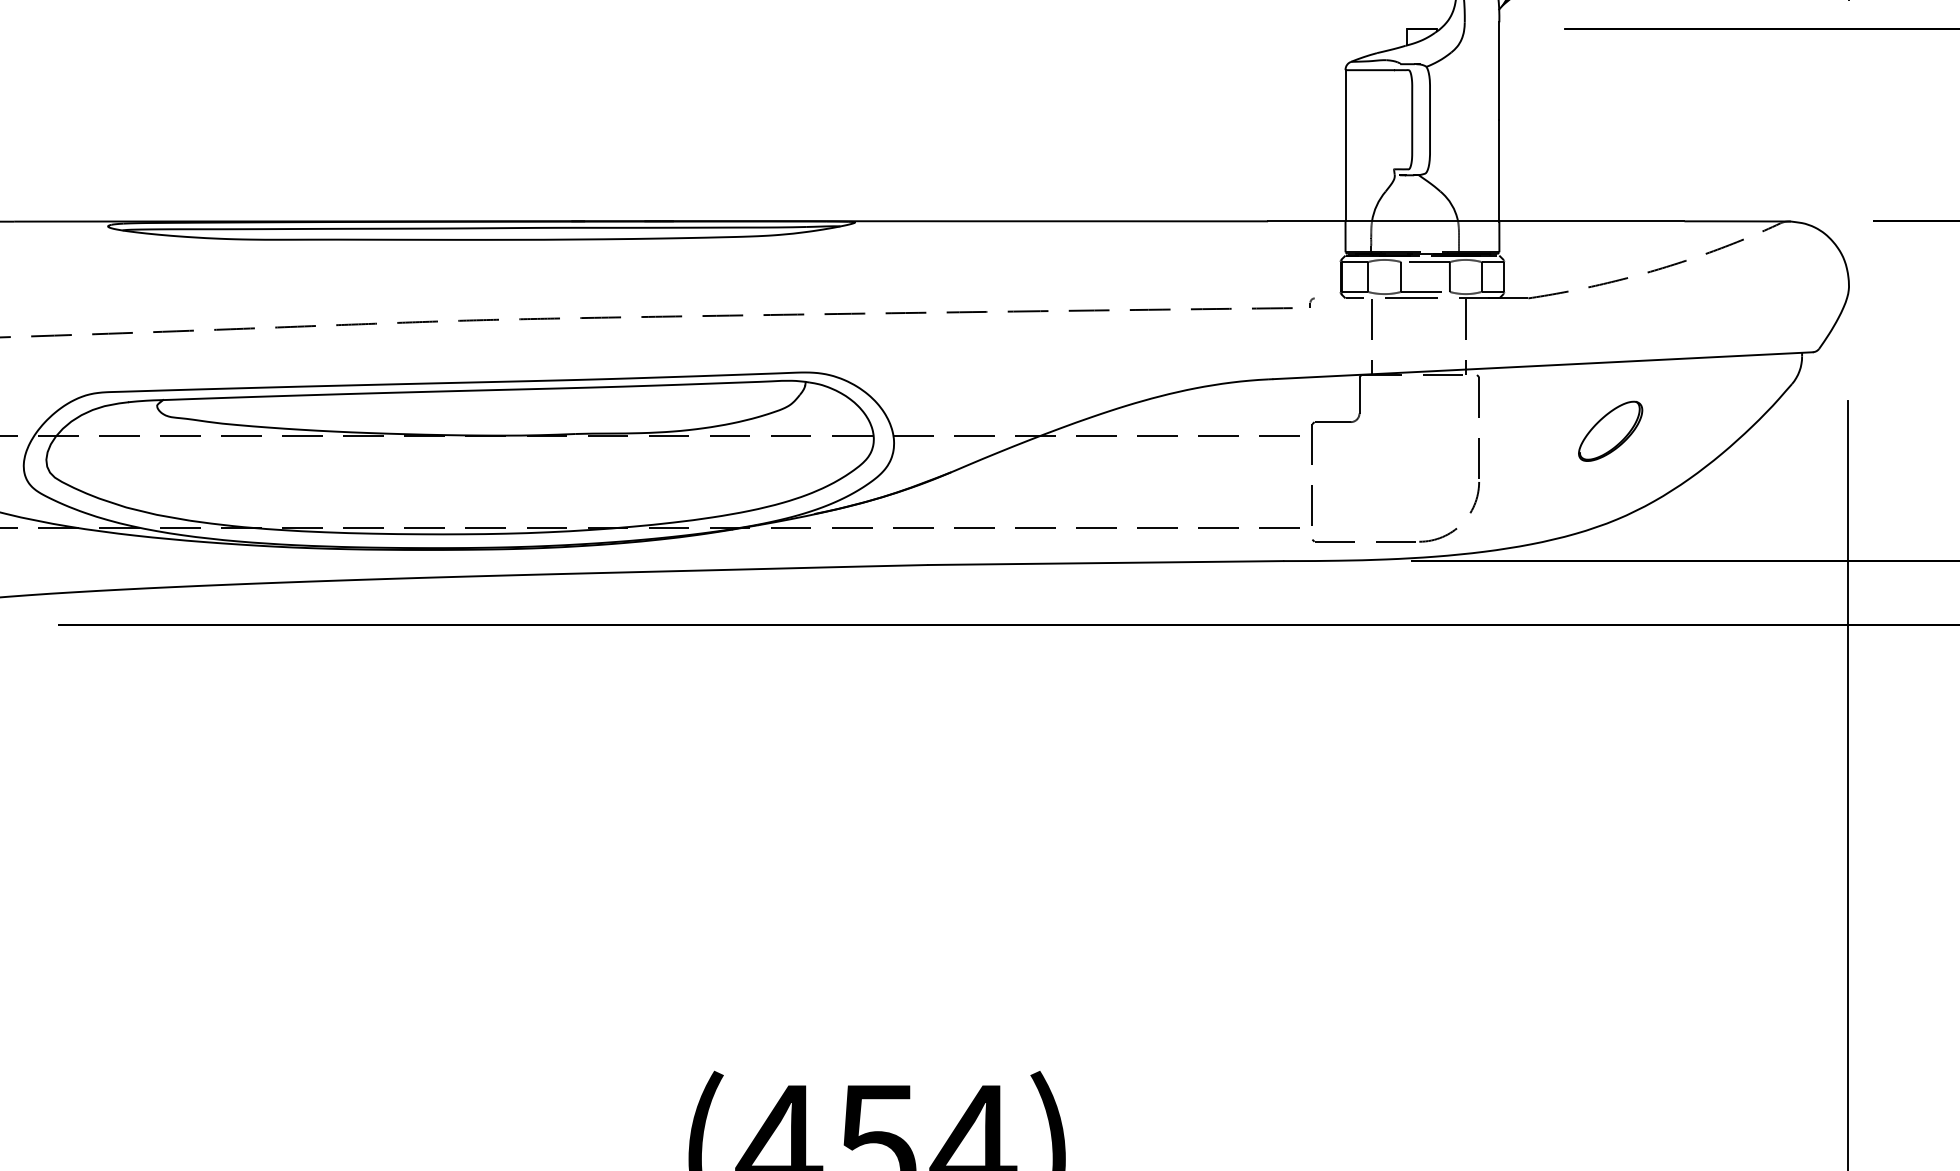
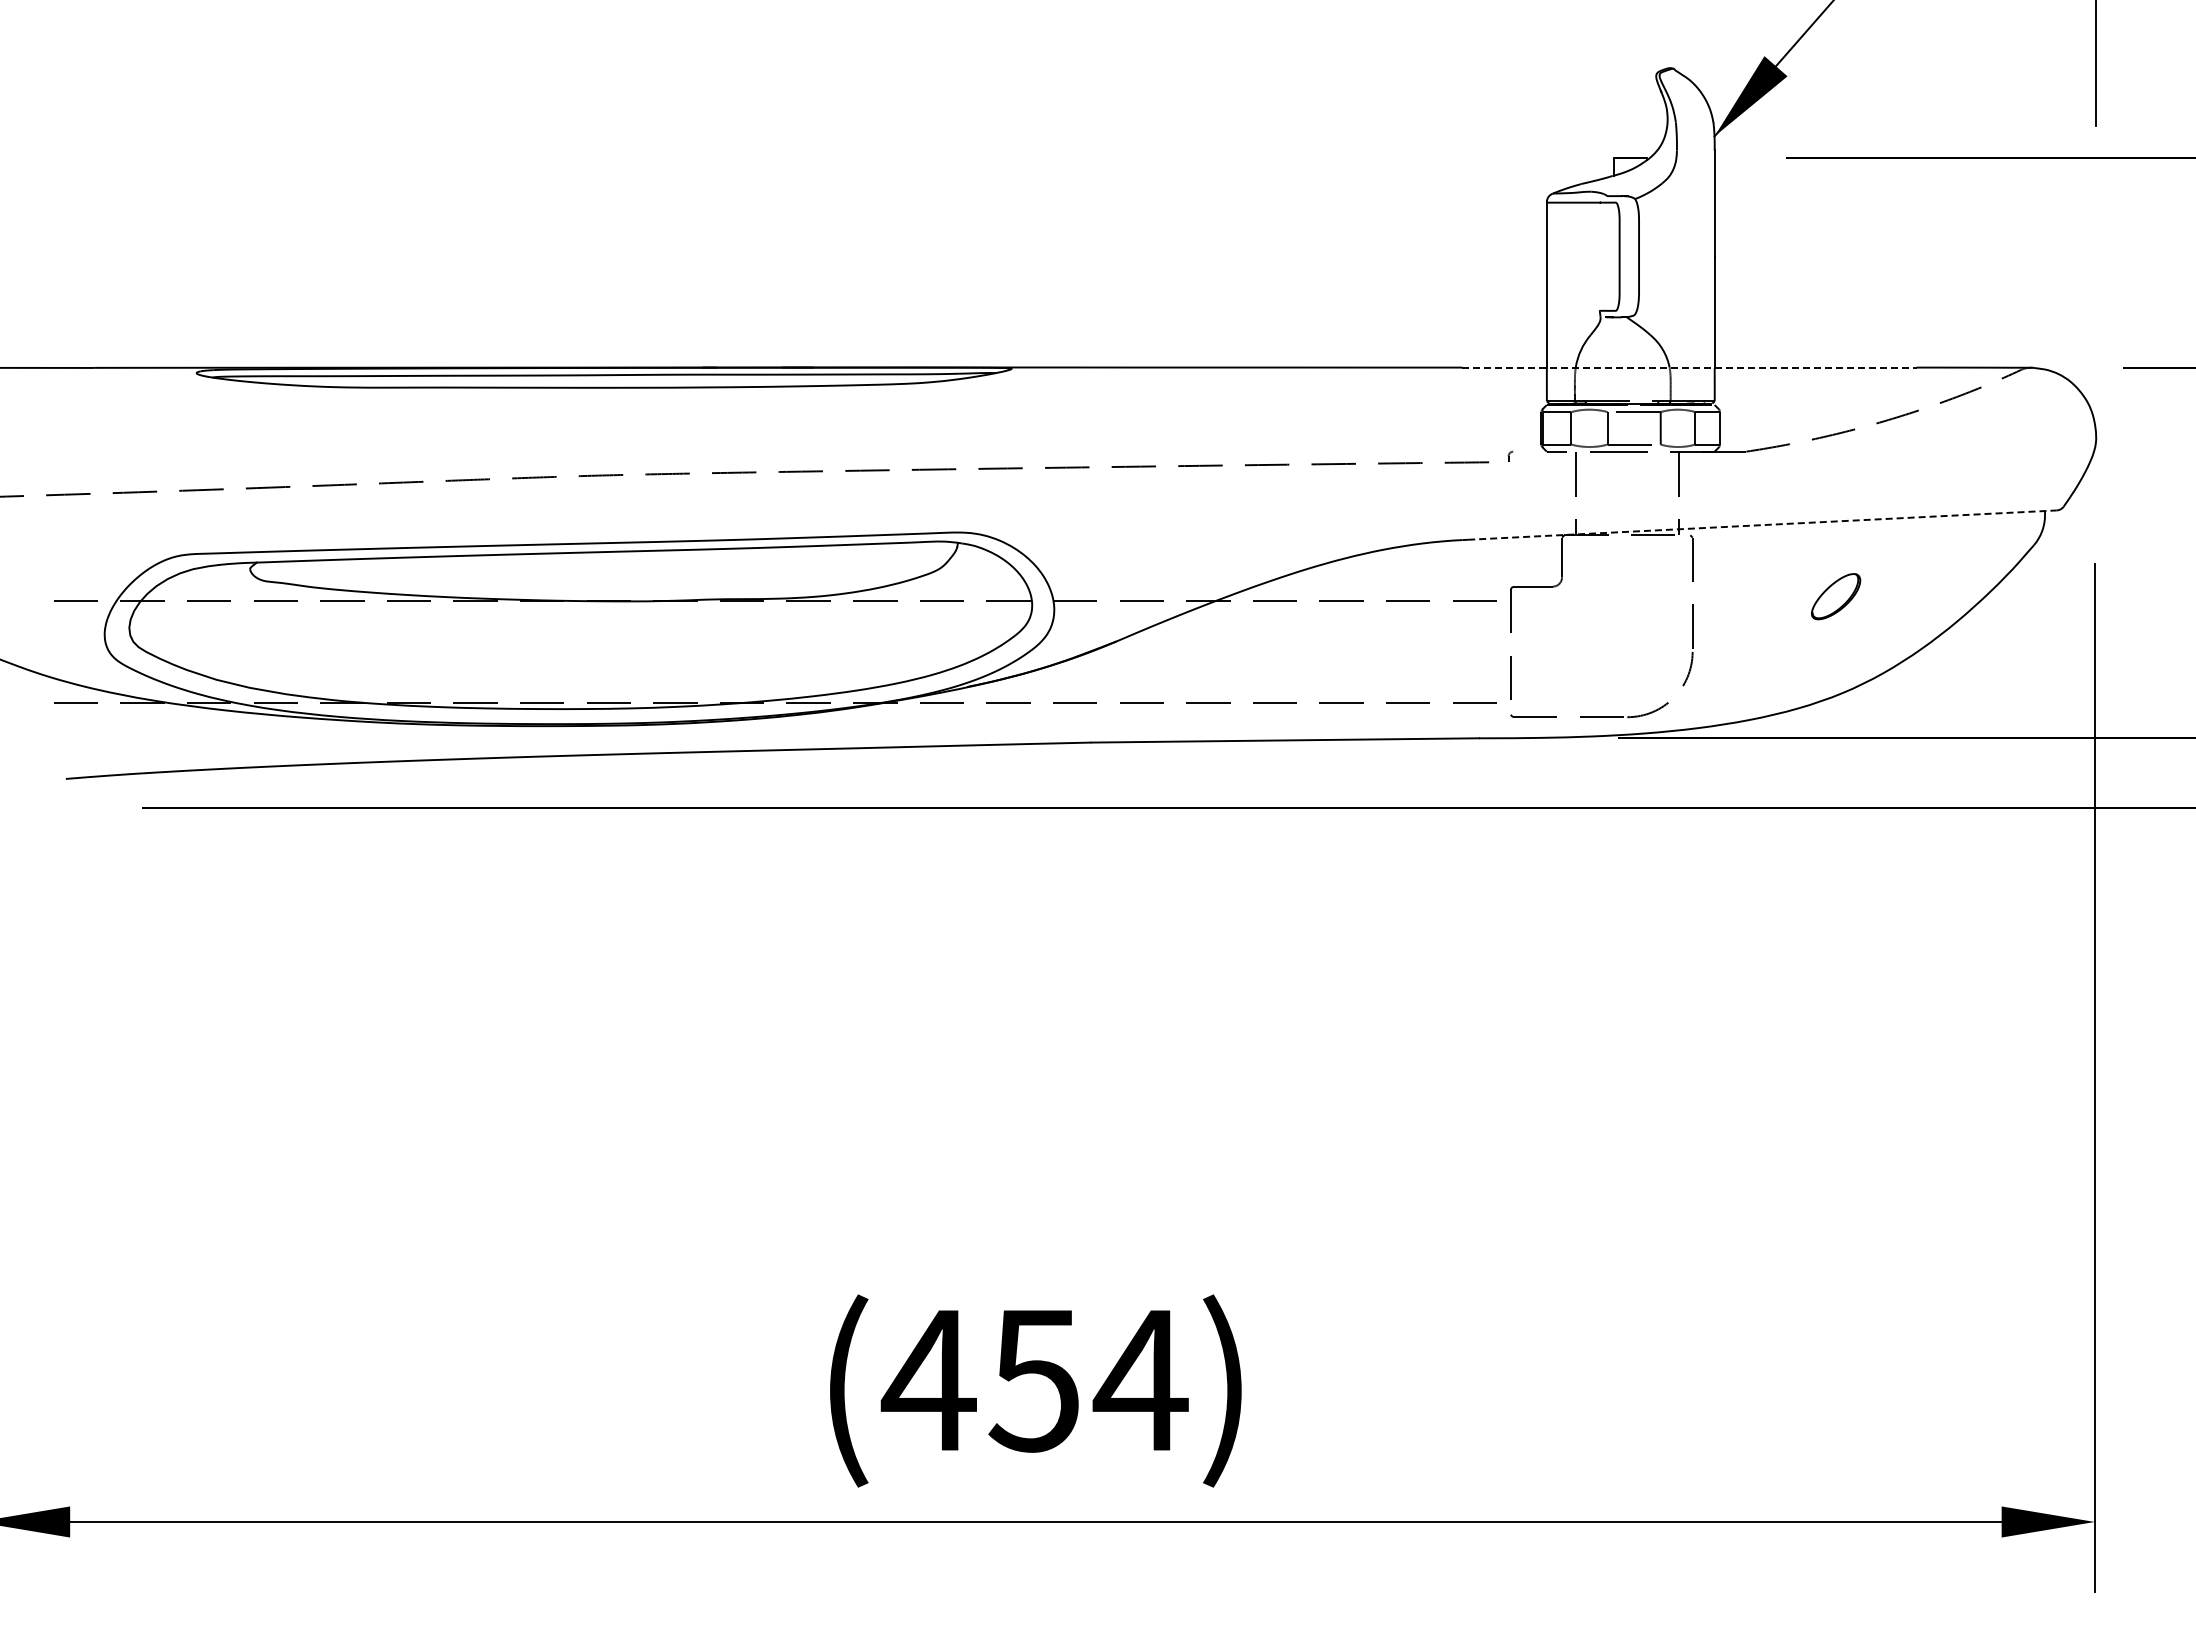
line: (1476, 221) -> (1689, 367), solid -> dashed
line: (1543, 366) -> (1762, 525), solid -> dashed
part: (1610, 431) -> (1835, 596), size x0.7

